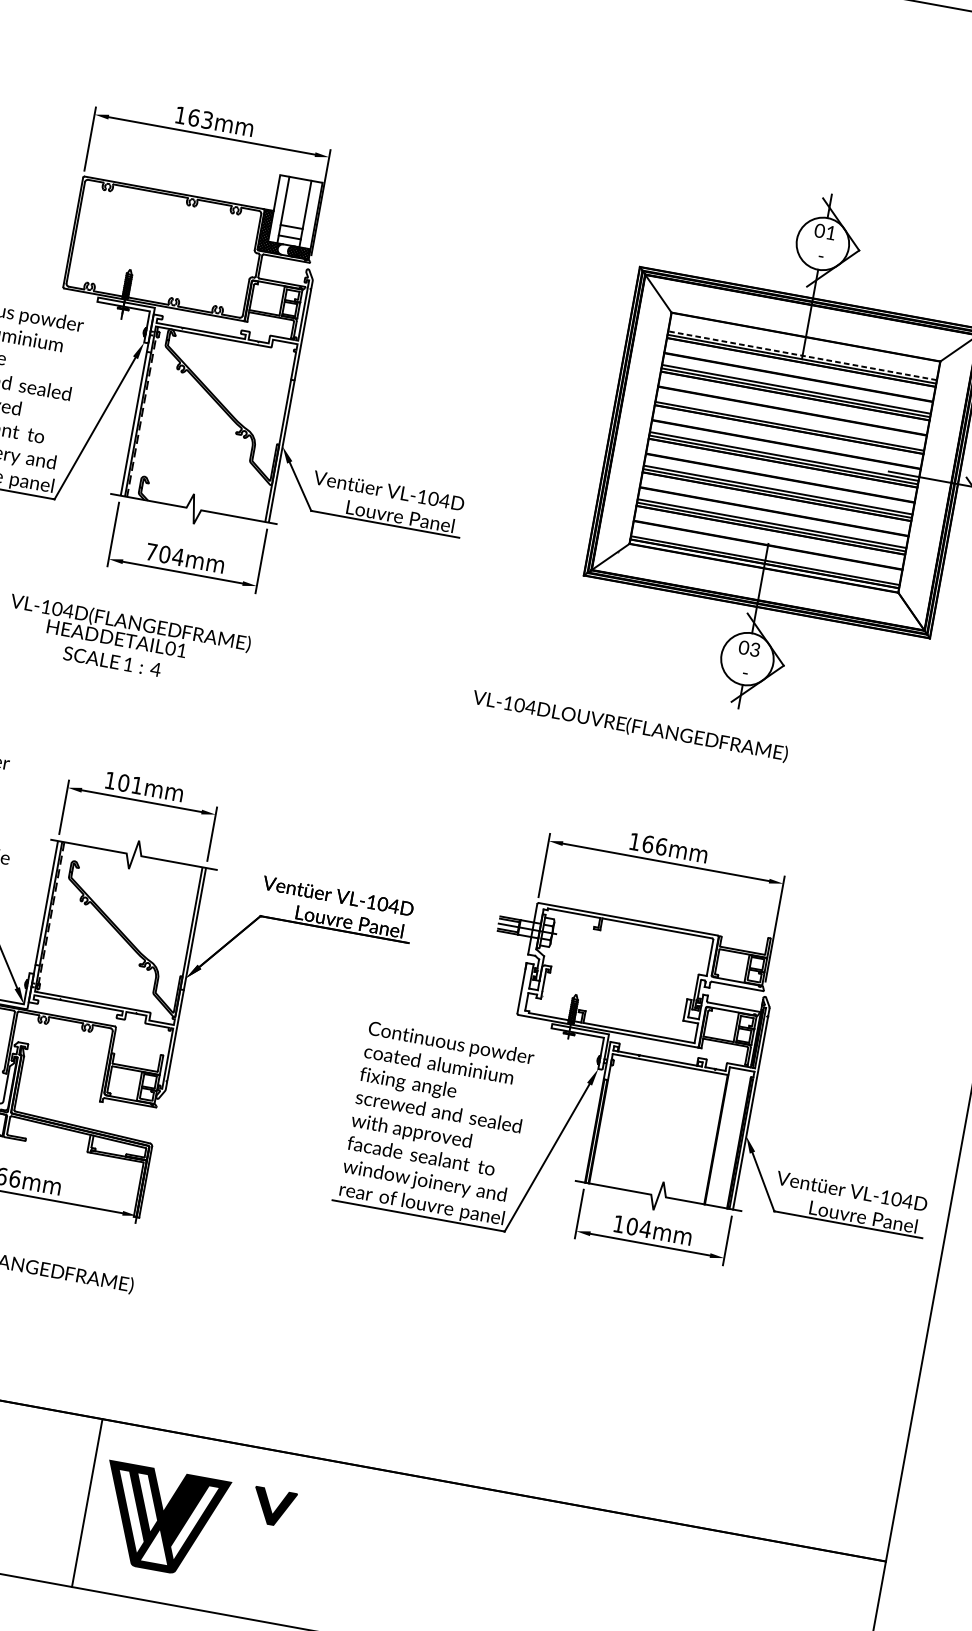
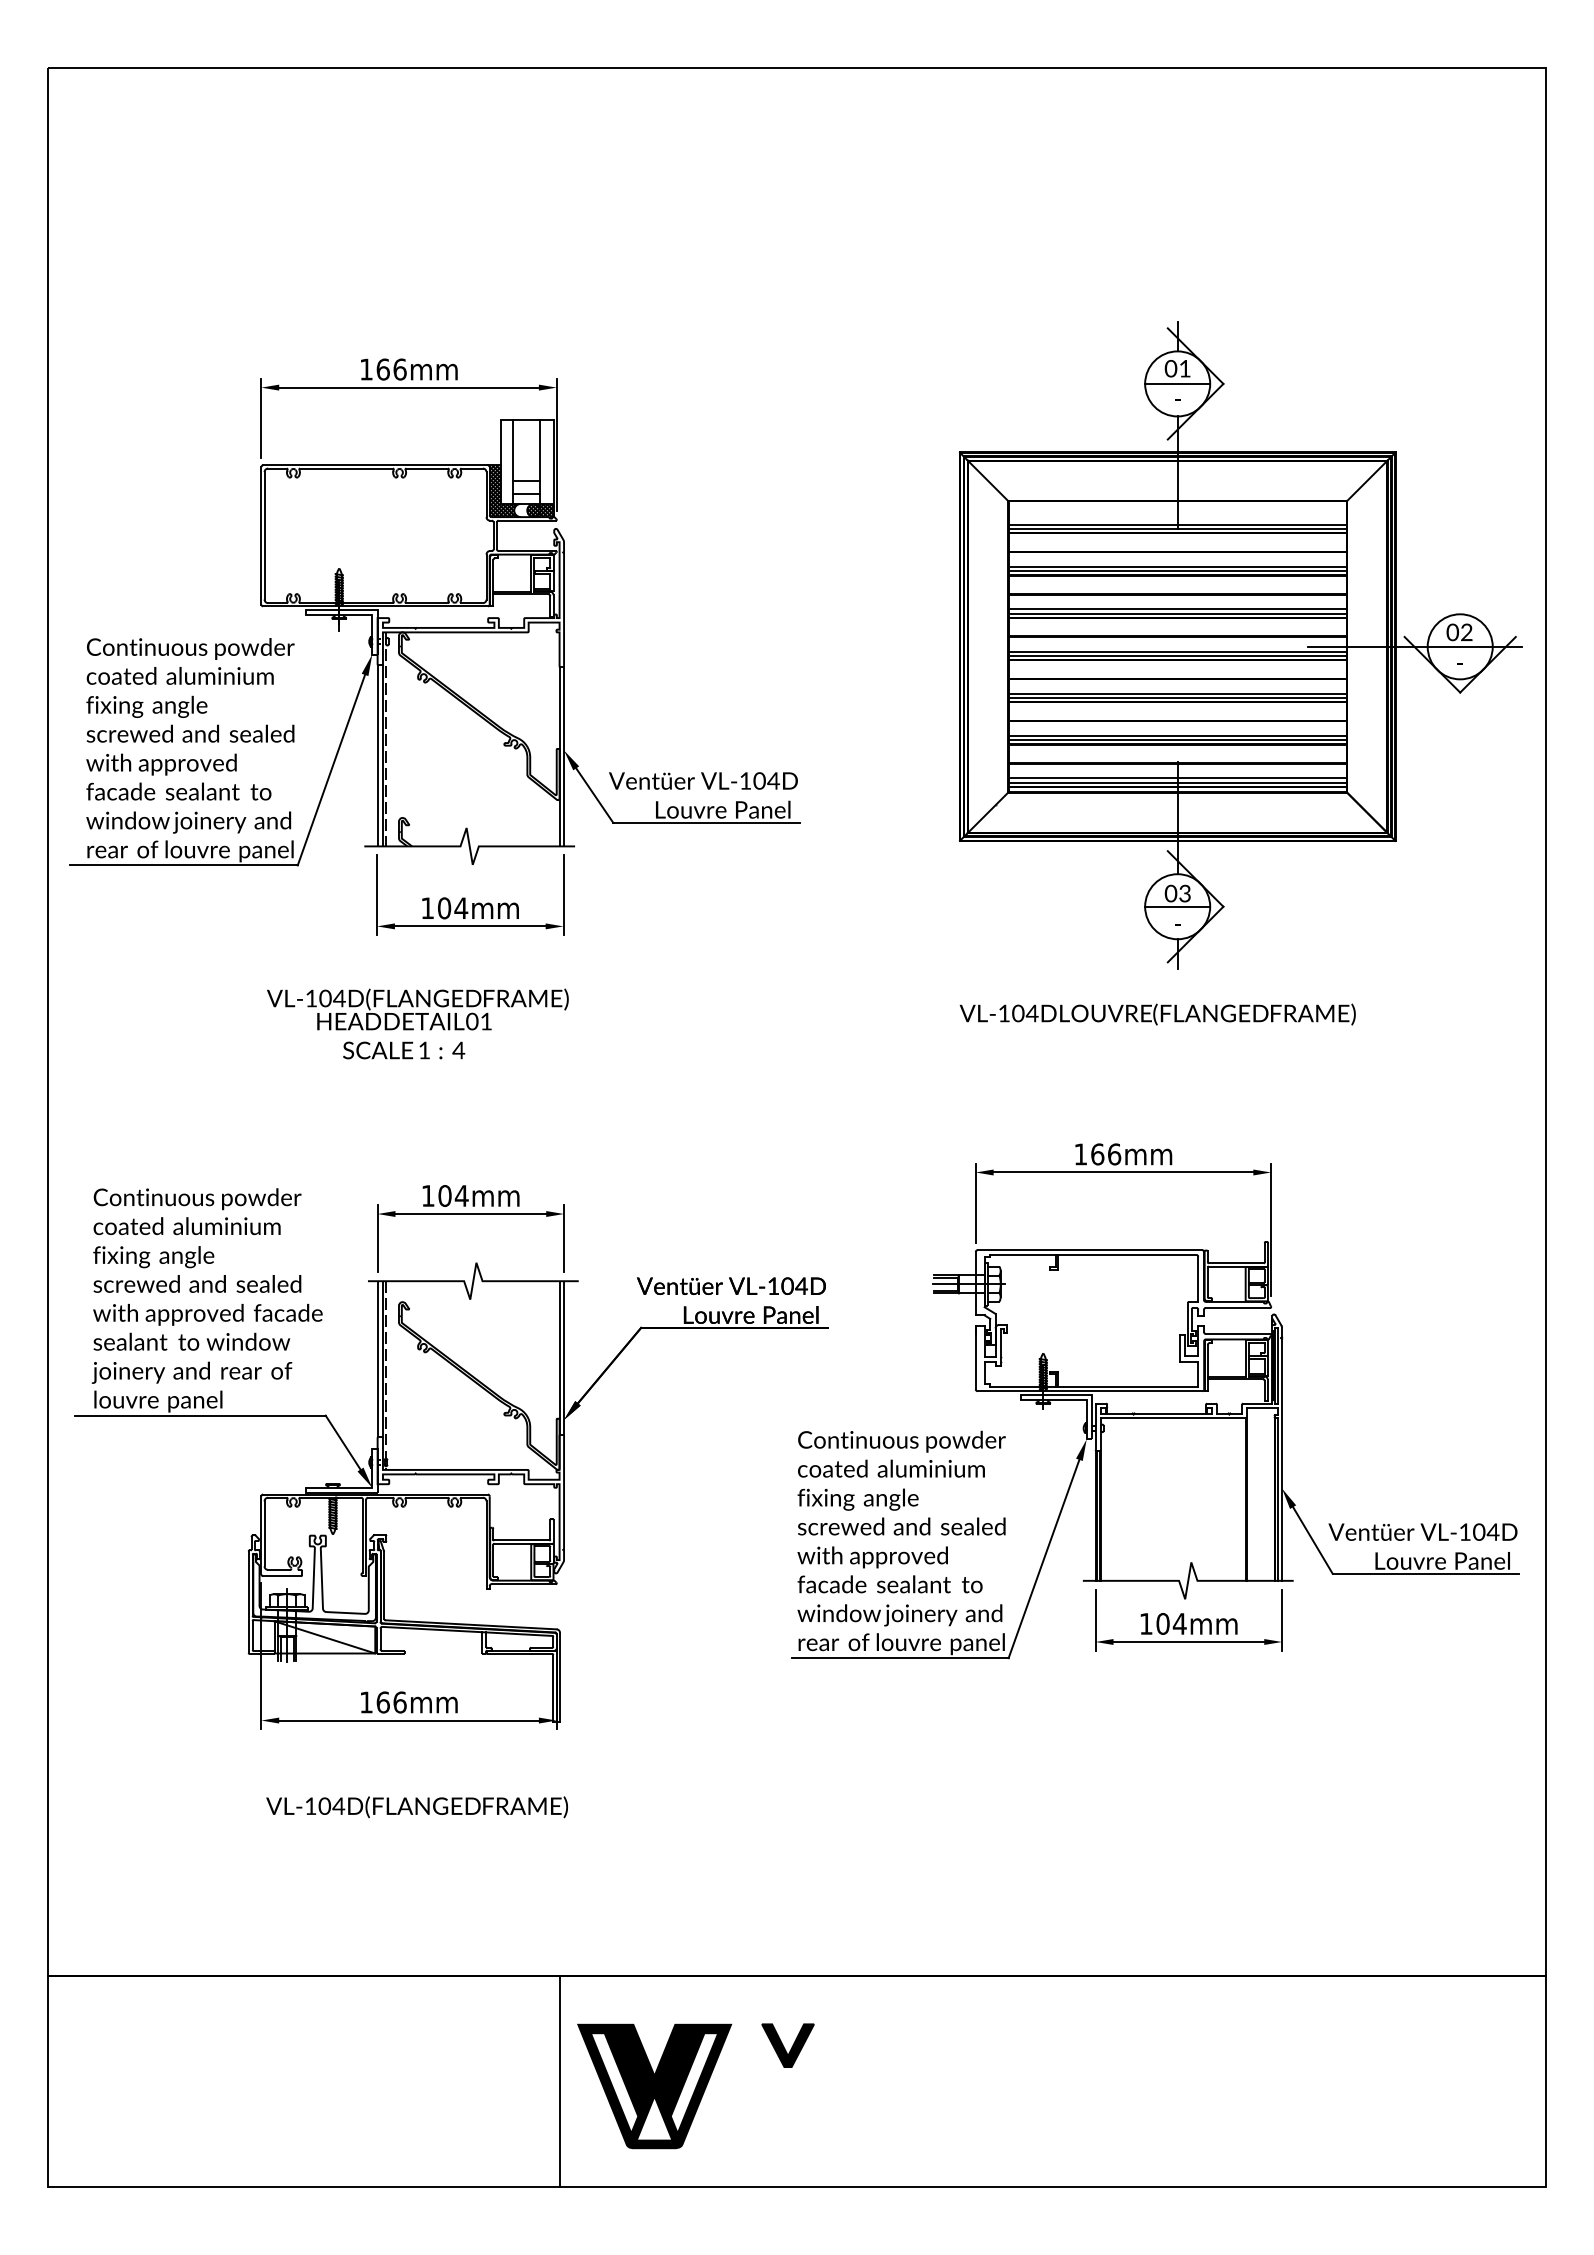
text: (206, 120) -> (399, 369), 163mm -> 166mm
line: (822, 243) -> (1177, 383), added
line: (802, 355) -> (1177, 524), dashed -> solid
line: (790, 423) -> (1177, 609), added
text: (151, 551) -> (427, 907), 704mm -> 104mm
line: (765, 557) -> (1177, 778), added
line: (747, 658) -> (1177, 906), added
text: (630, 726) -> (1157, 1014), moved
text: (136, 785) -> (461, 1195), 101mm -> 104mm

